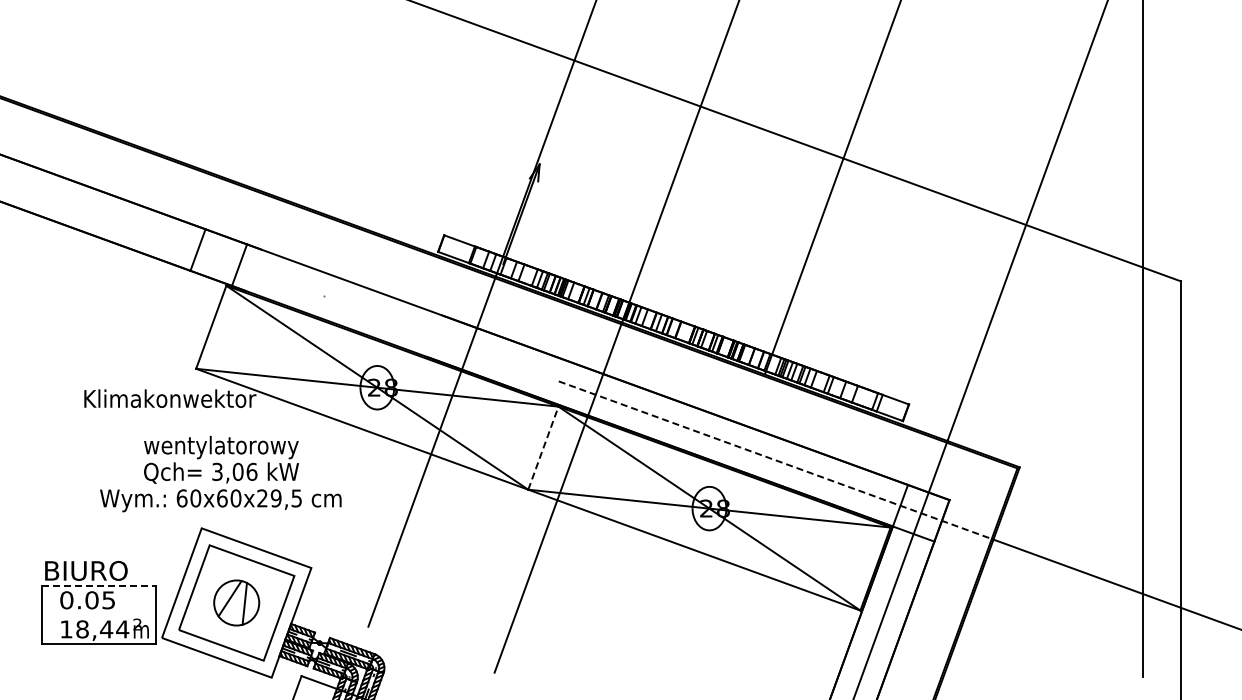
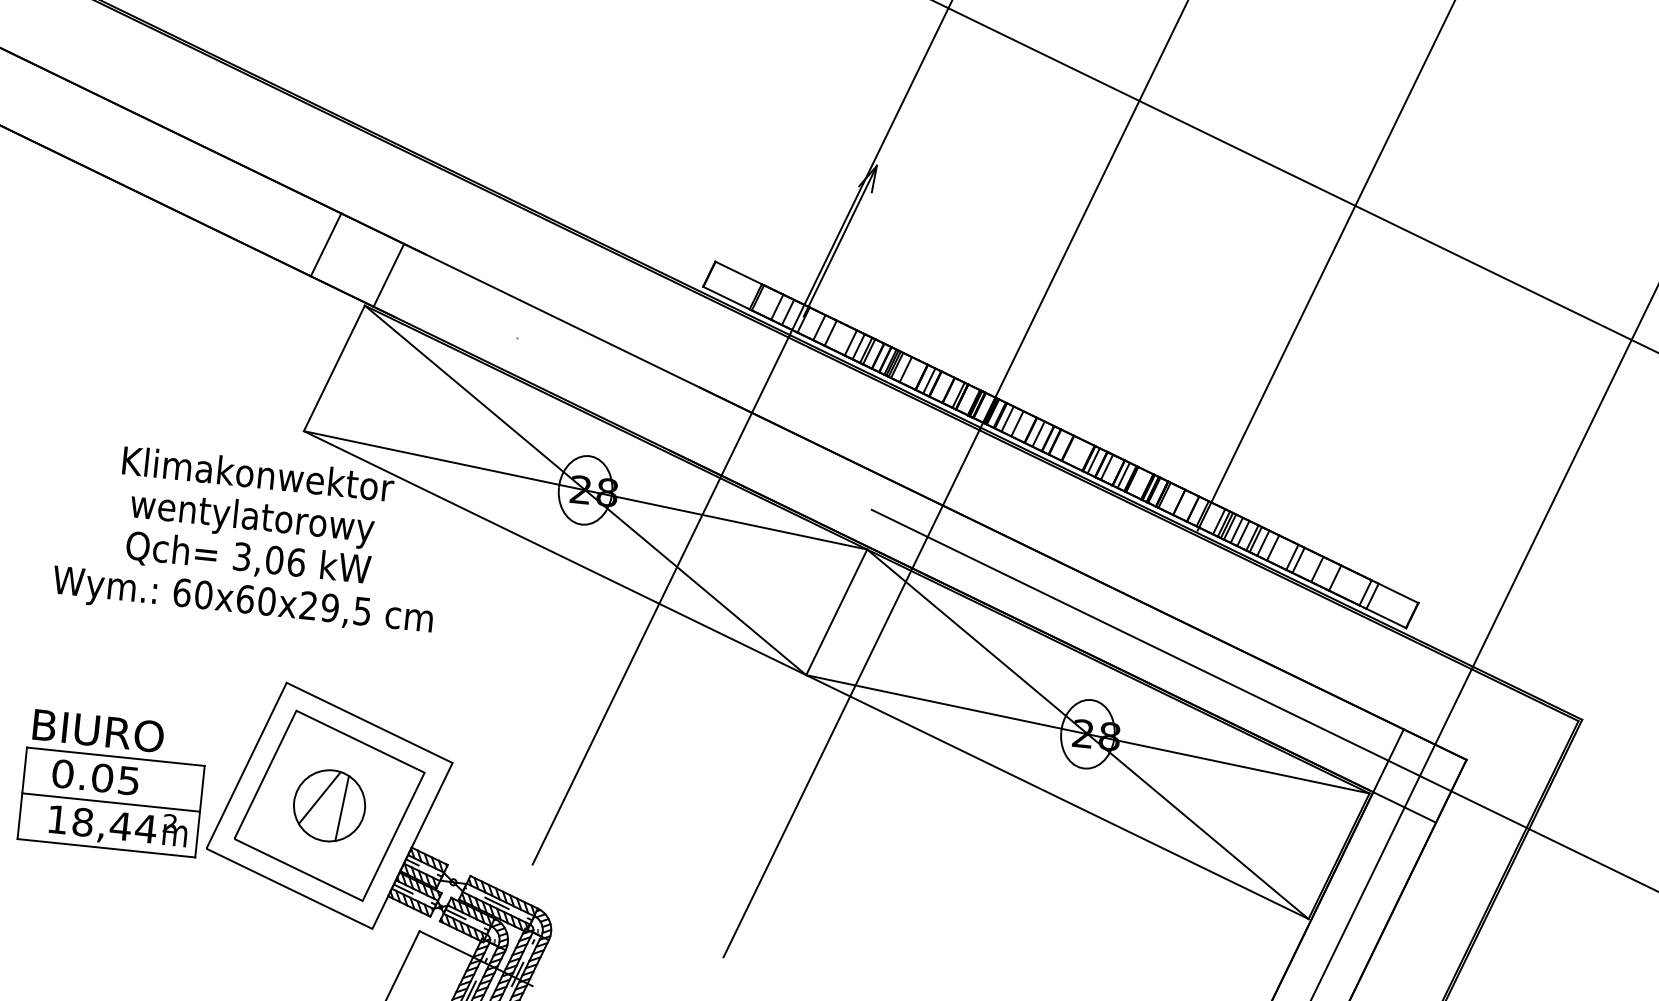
line: (543, 447) -> (836, 611), dashed -> solid
line: (776, 460) -> (1201, 669), dashed -> solid
text: (220, 473) -> (246, 559), moved
line: (98, 586) -> (115, 757), dashed -> solid
line: (98, 615) -> (110, 803), added

